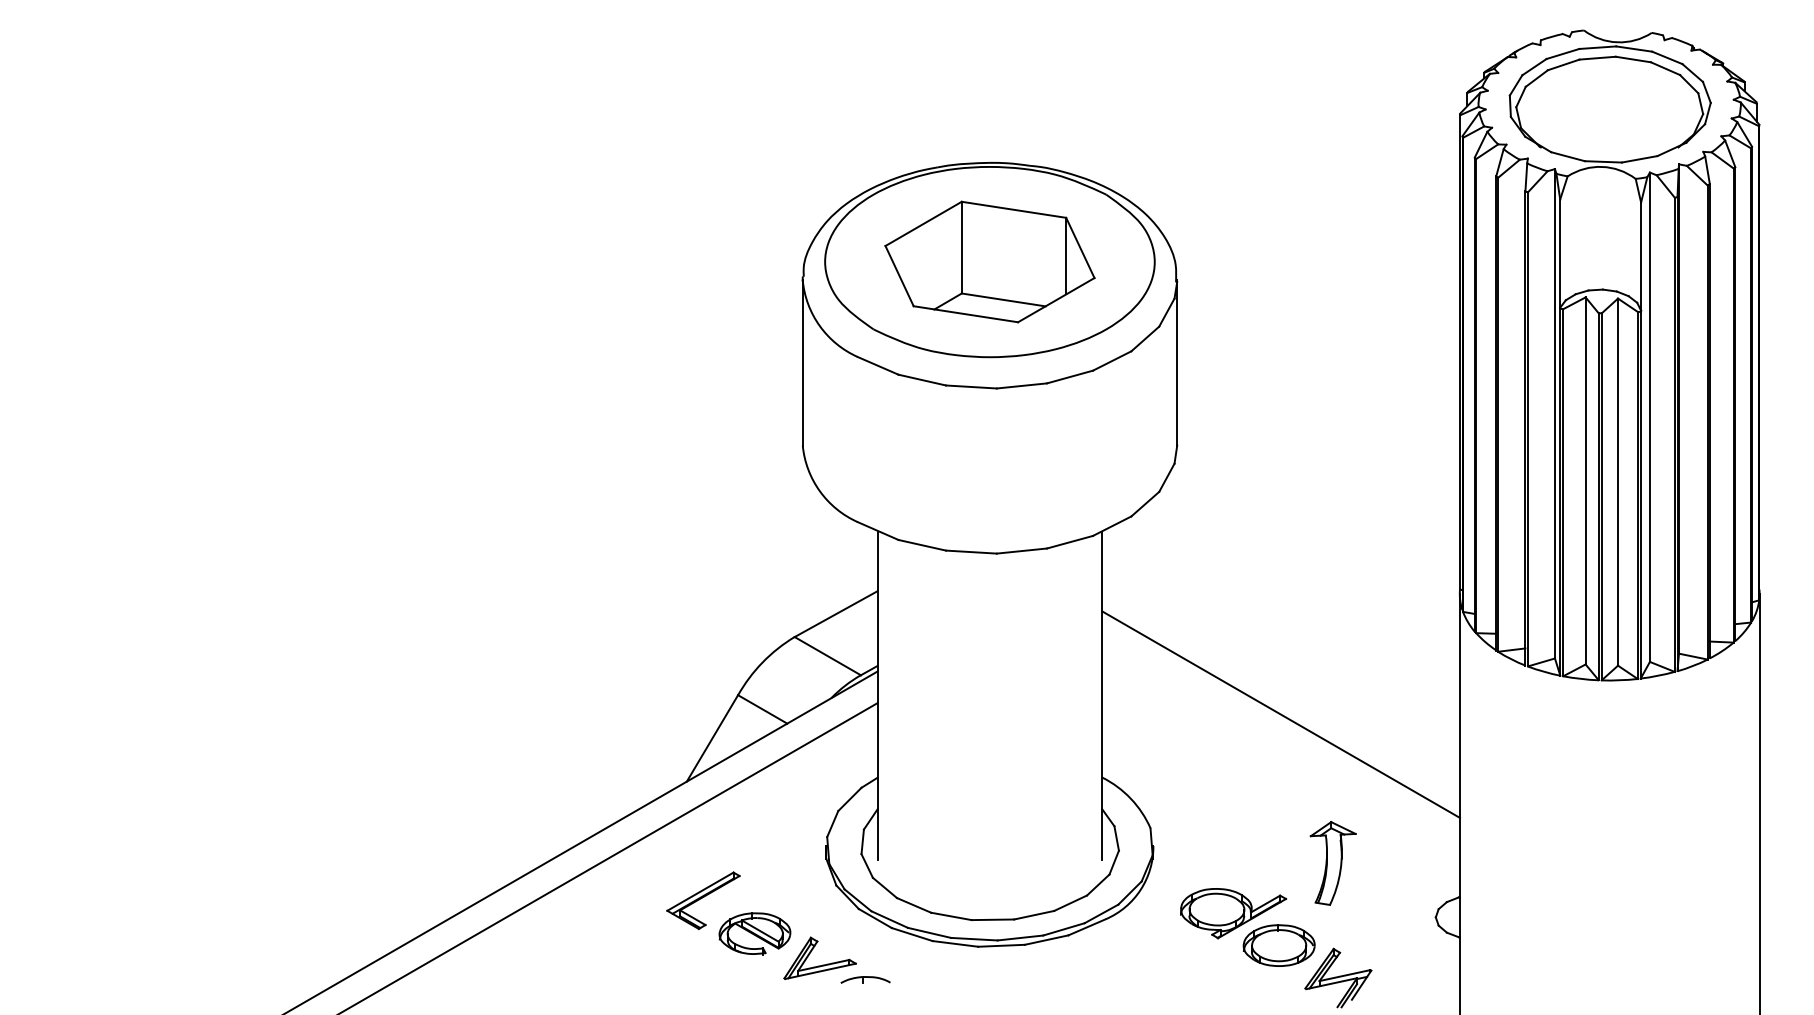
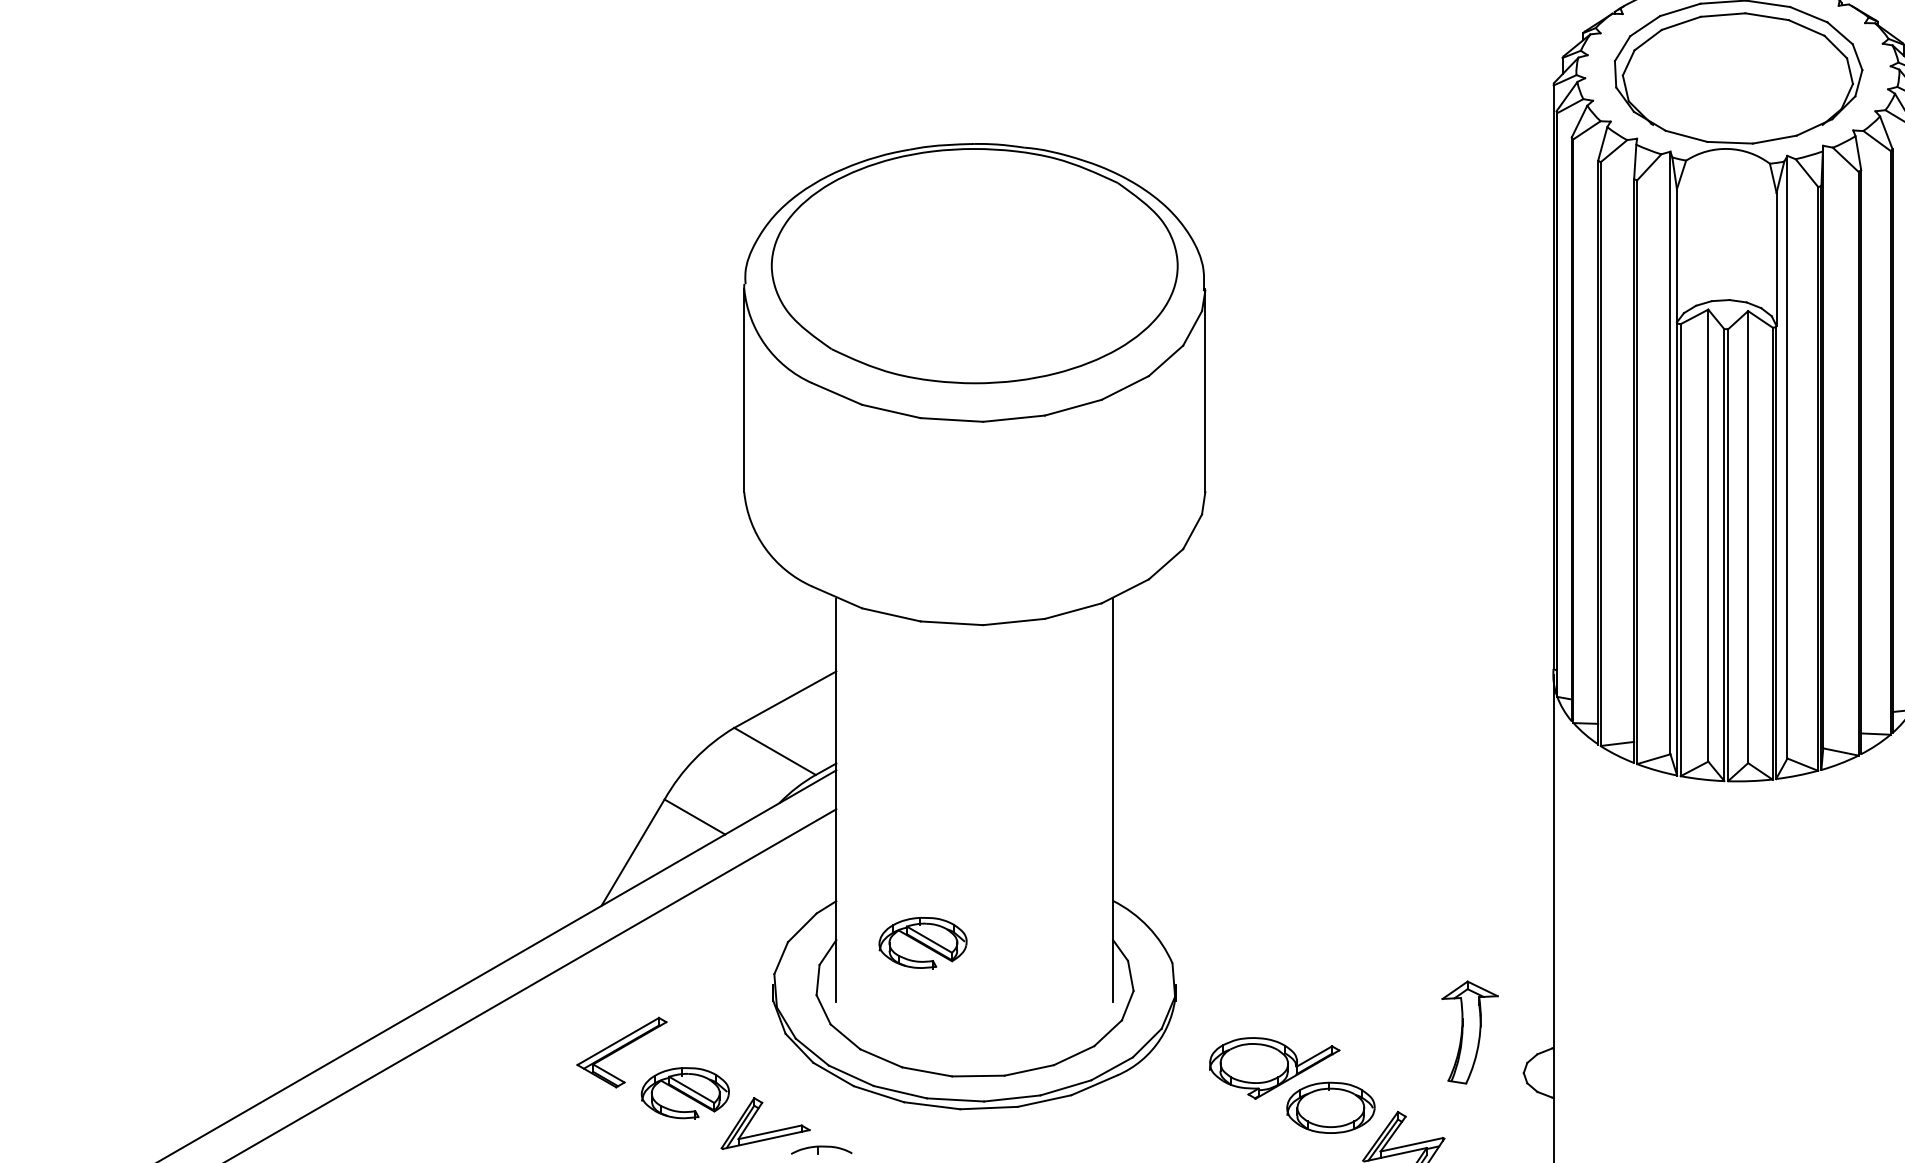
part: (989, 261) -> (974, 265), removed
line: (1280, 714) -> (1332, 823), removed
part: (947, 811) -> (922, 942), added
part: (1332, 863) -> (1469, 1032), moved

